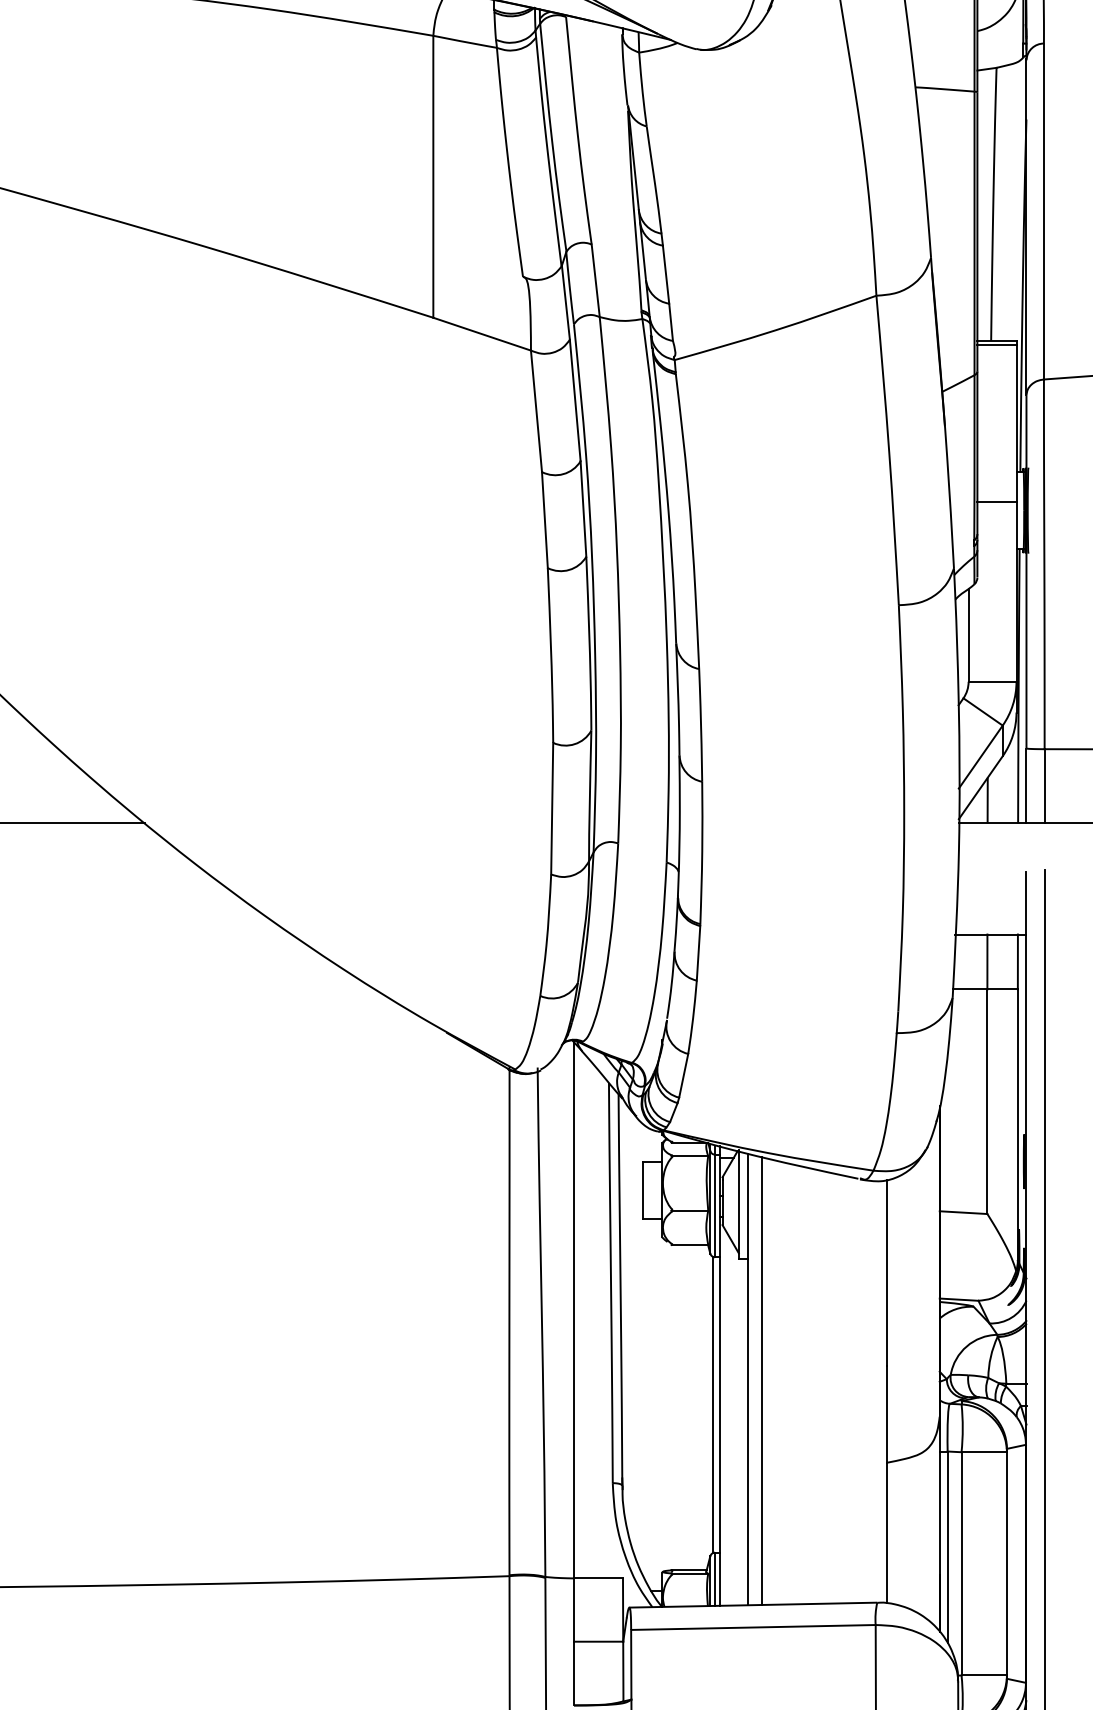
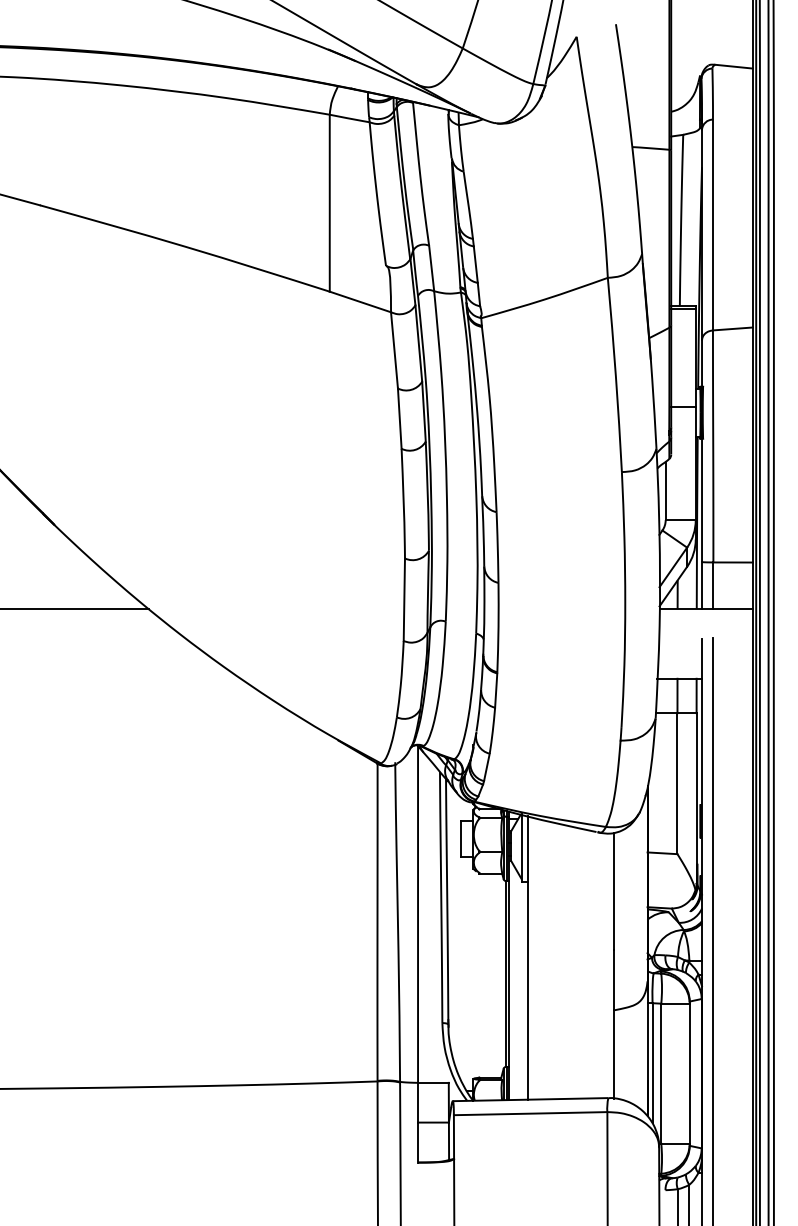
line: (761, 1380) -> (535, 958), removed

